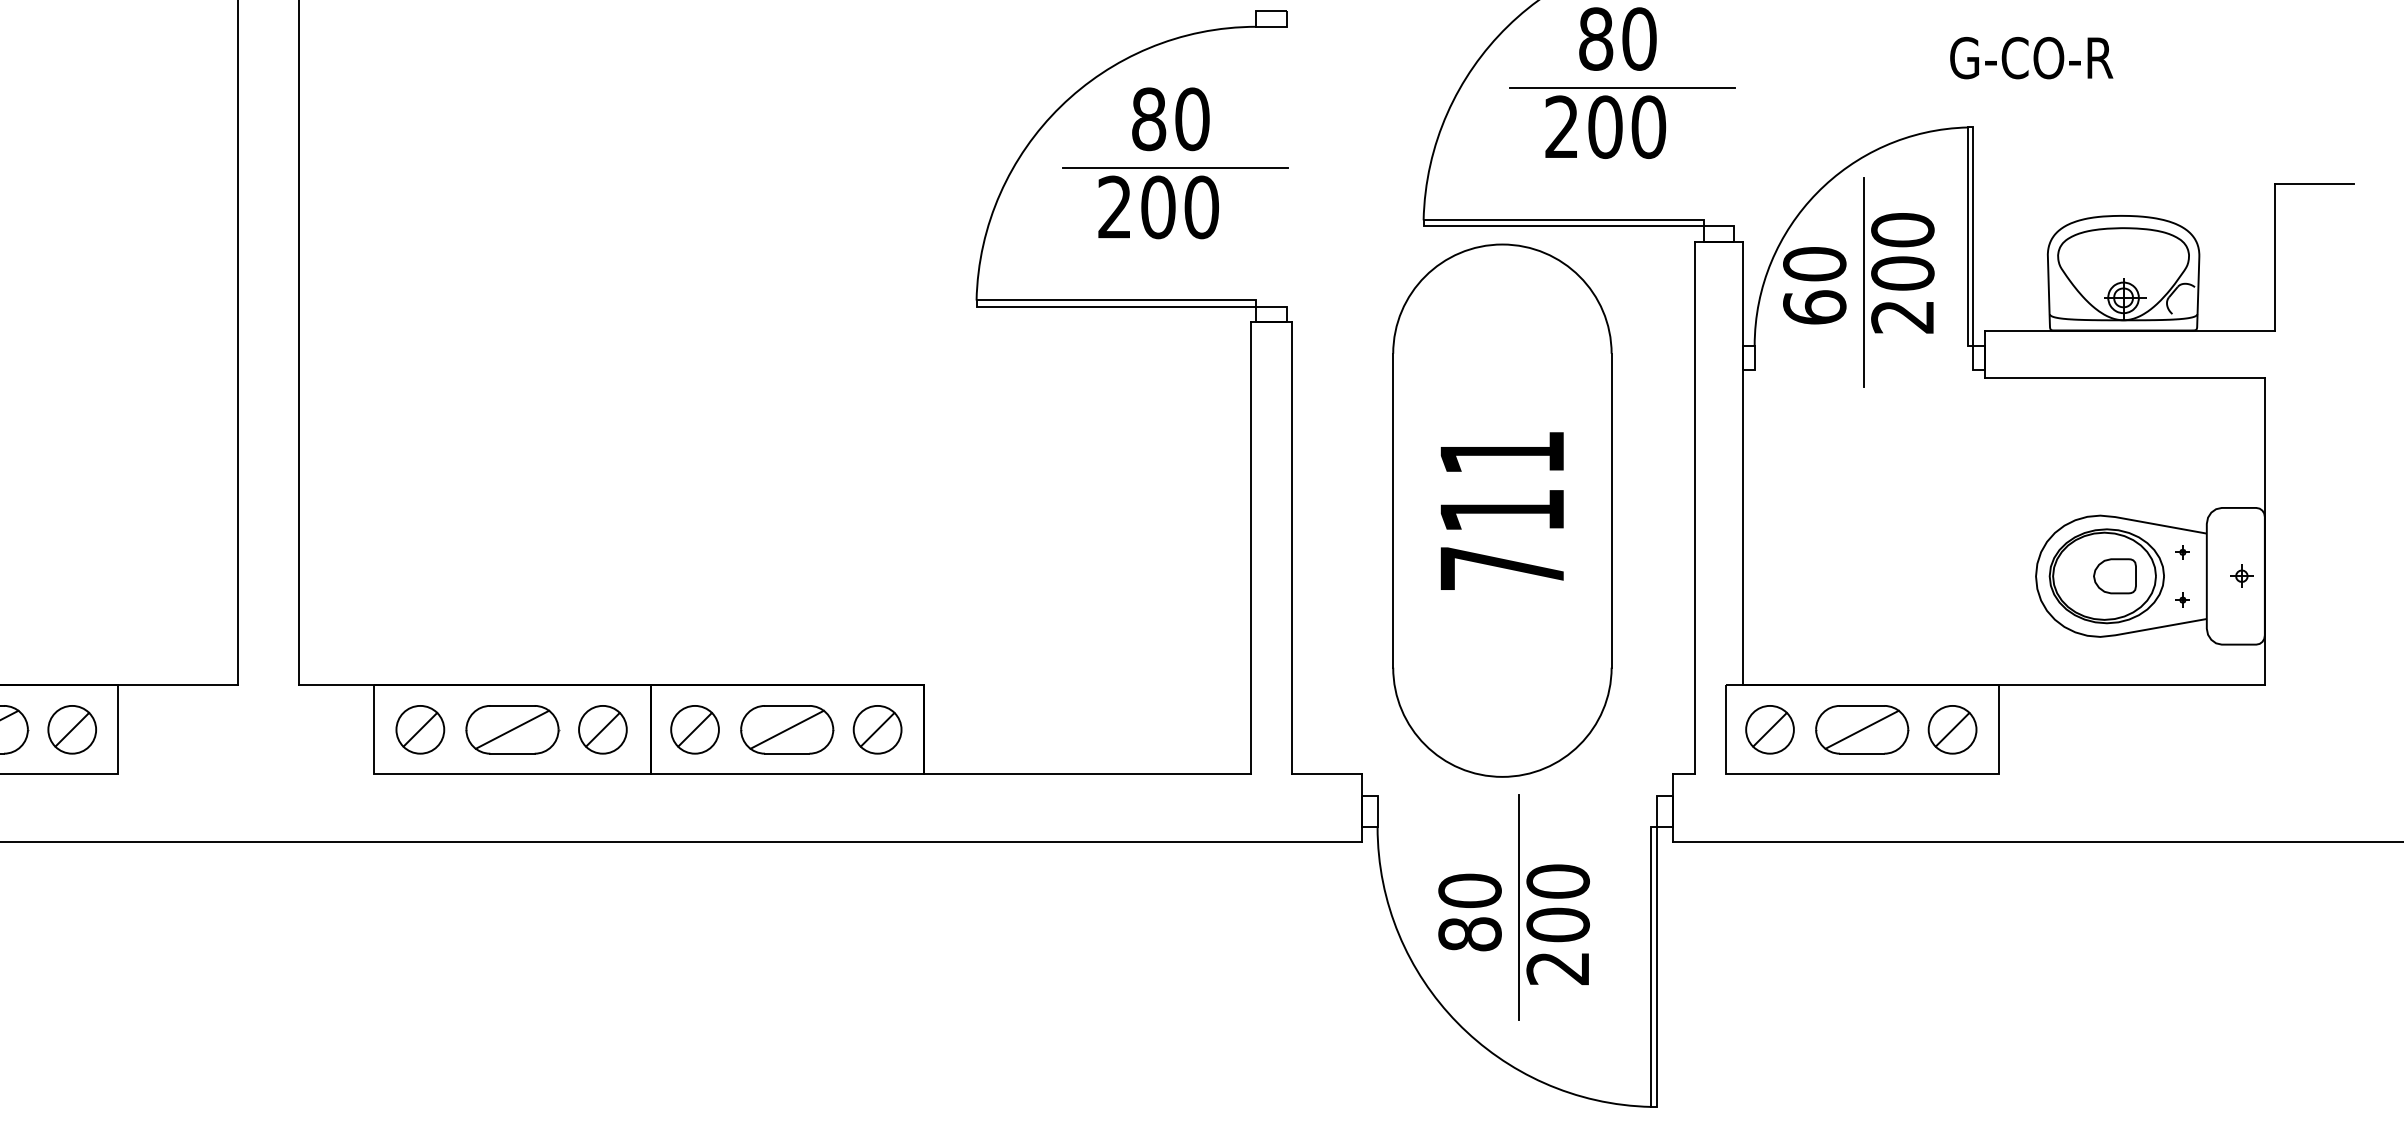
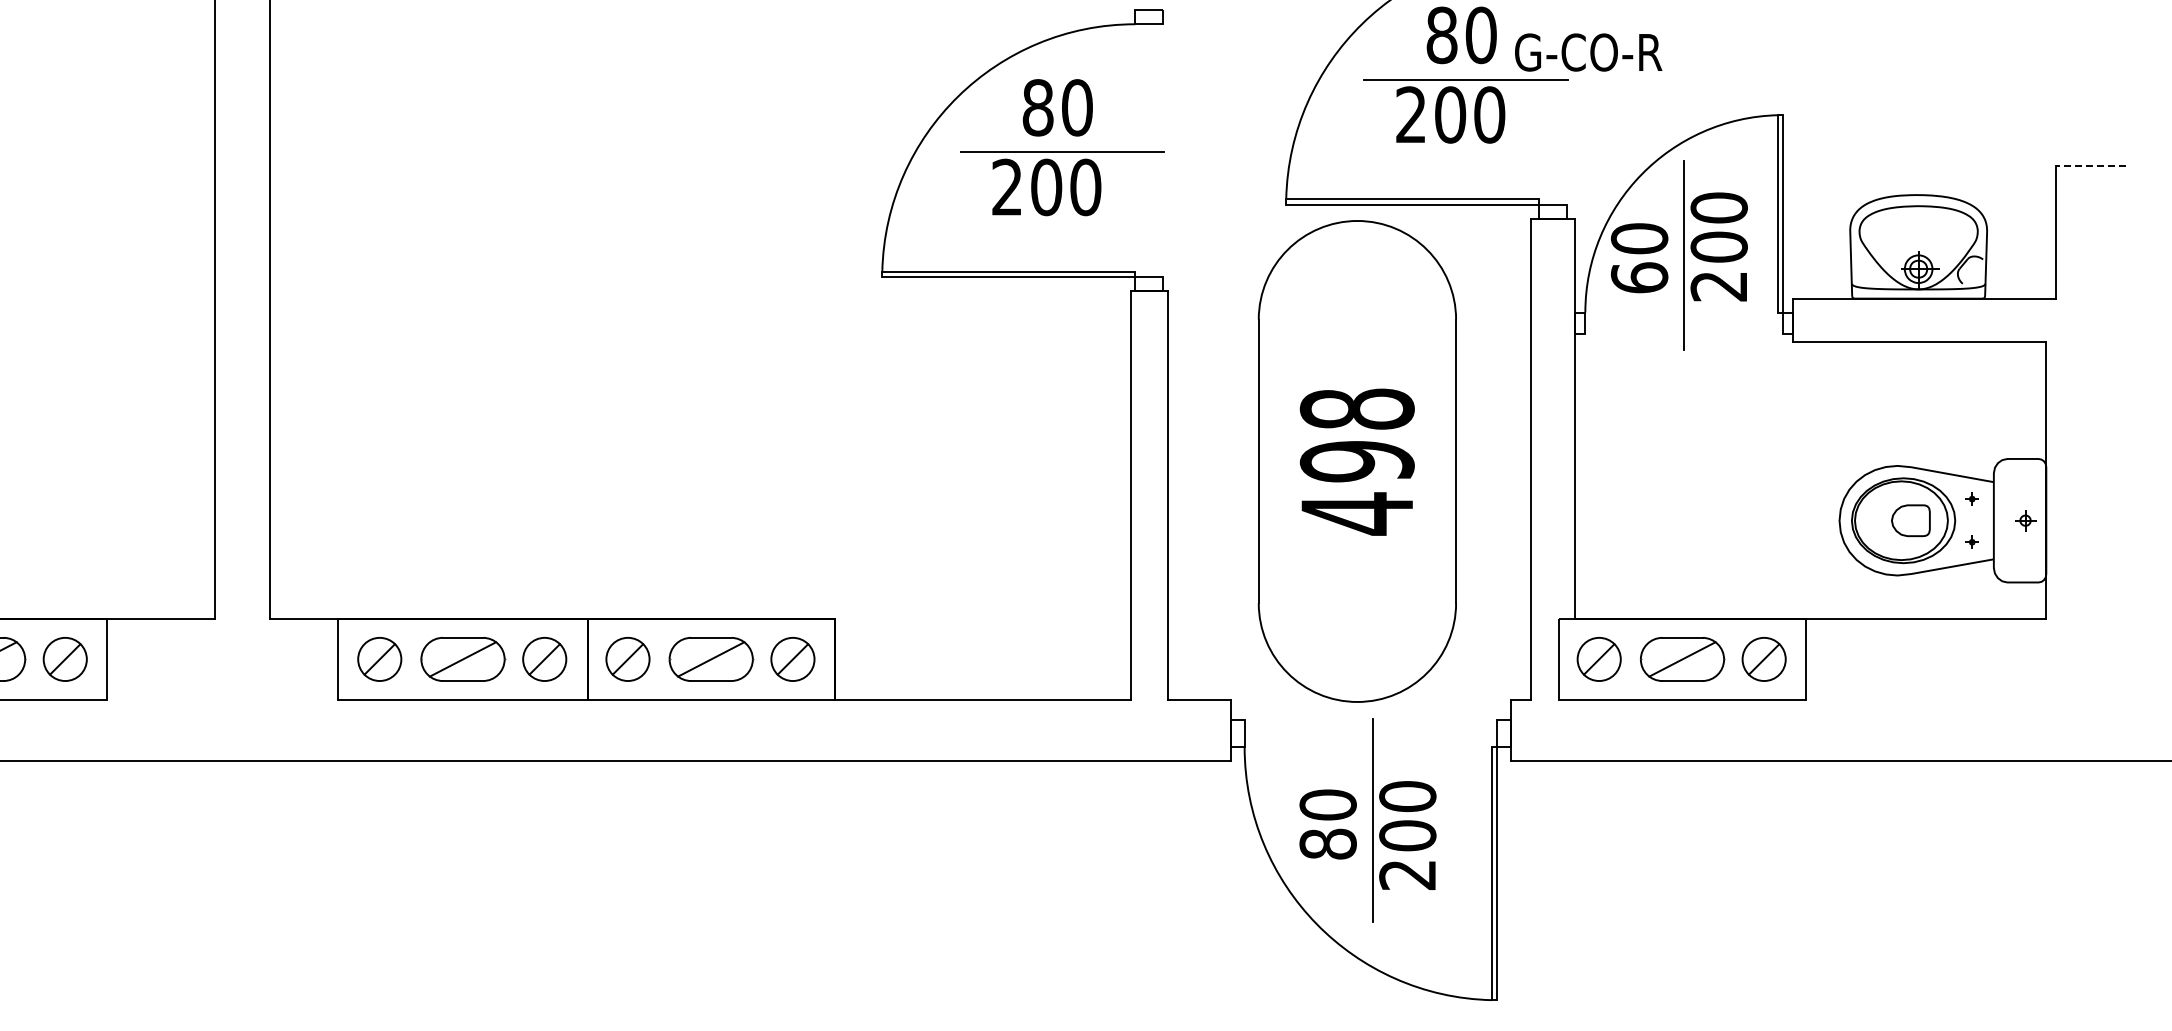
text: (2031, 58) -> (1588, 52), moved
line: (2313, 184) -> (2090, 166), solid -> dashed
text: (1501, 510) -> (1356, 461), 711 -> 498

